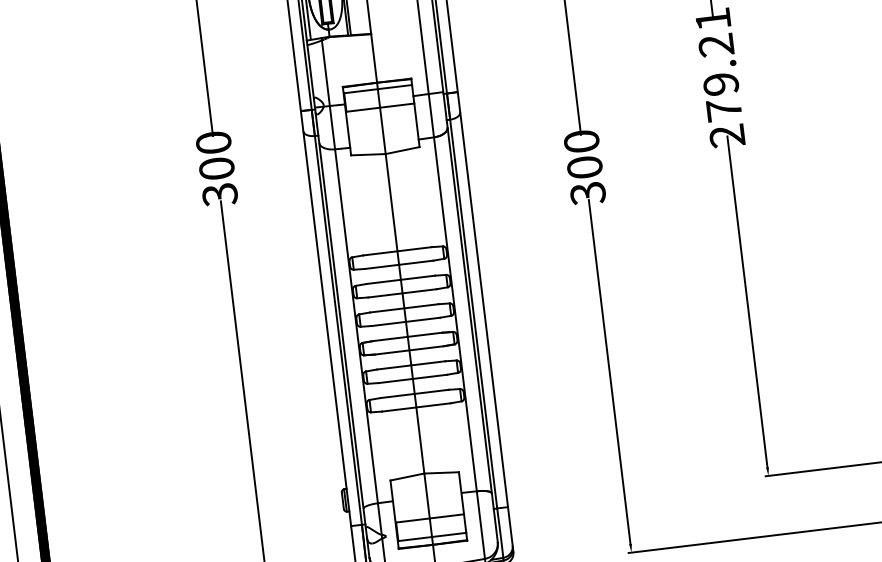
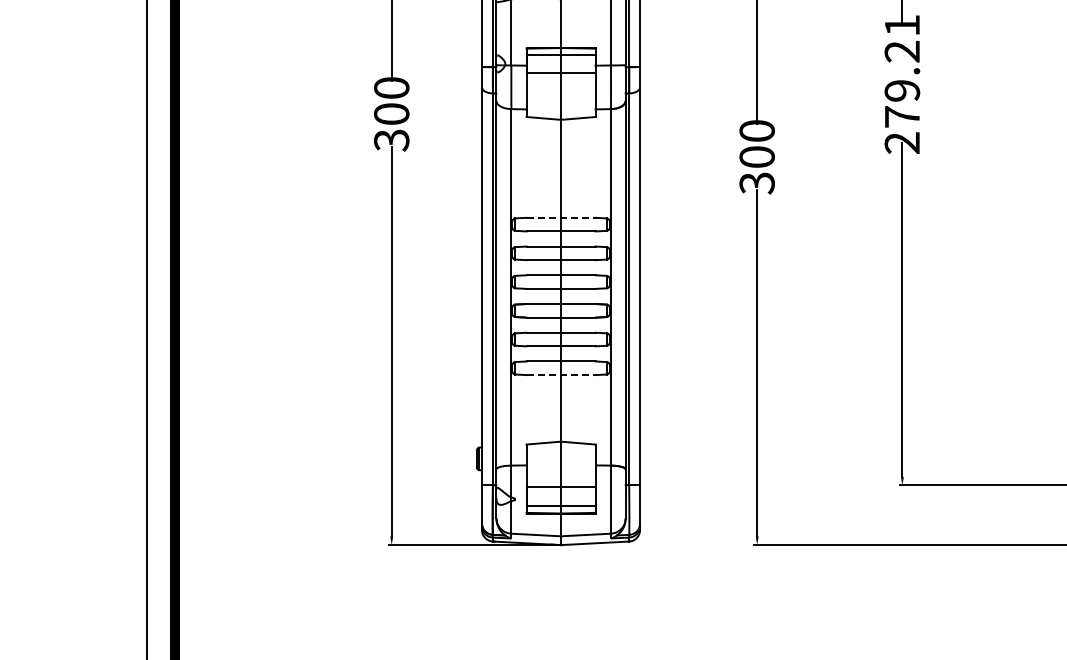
line: (397, 250) -> (561, 217), solid -> dashed
line: (416, 407) -> (561, 375), solid -> dashed

